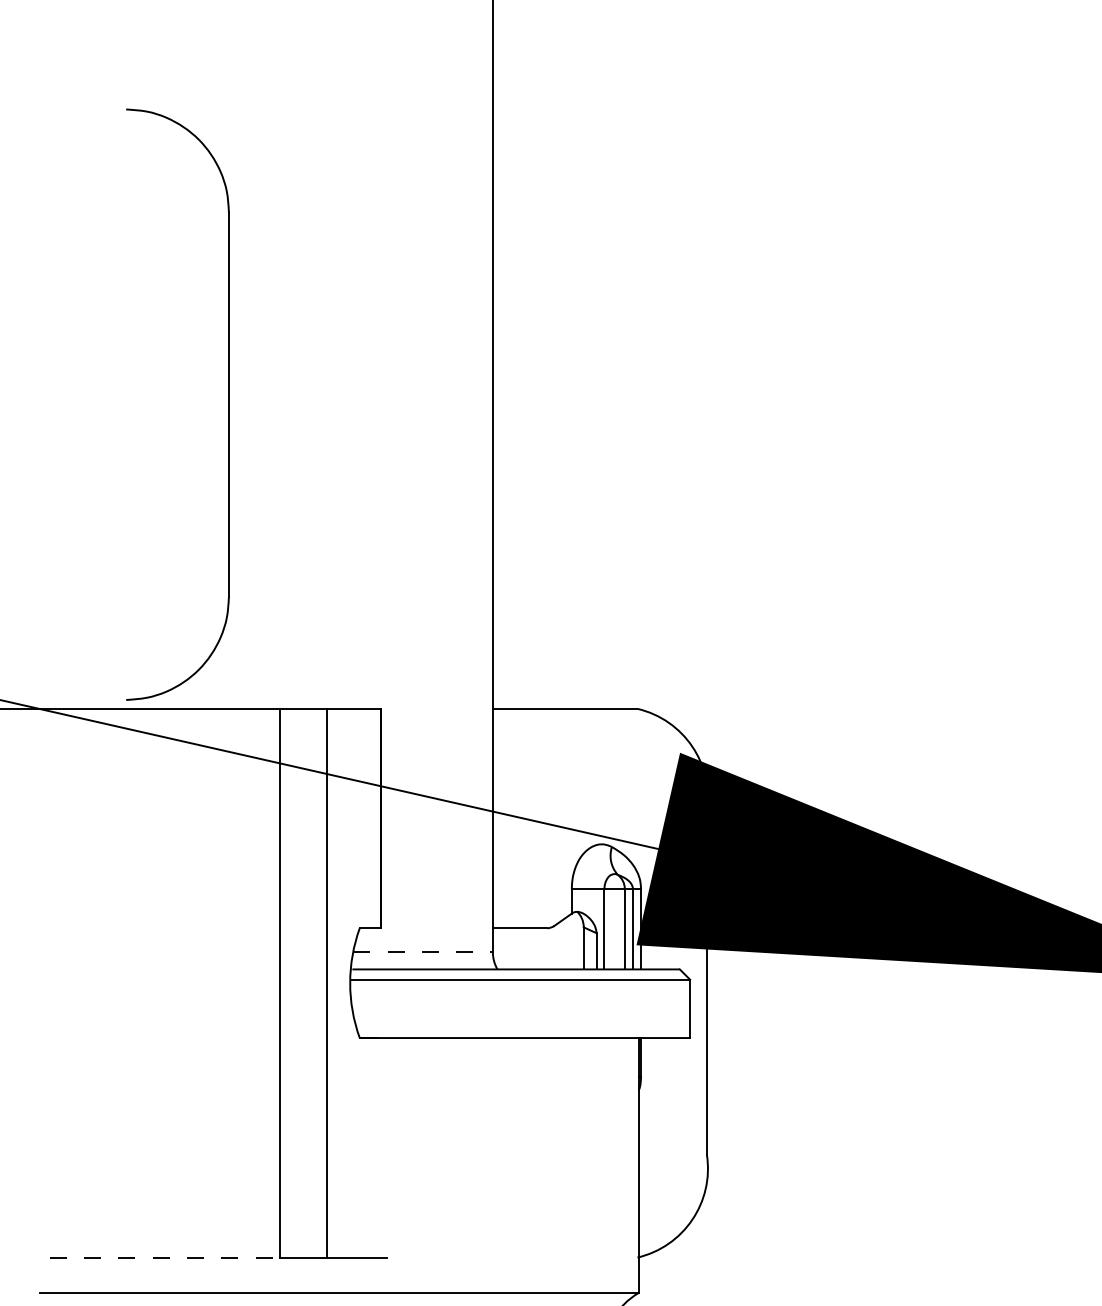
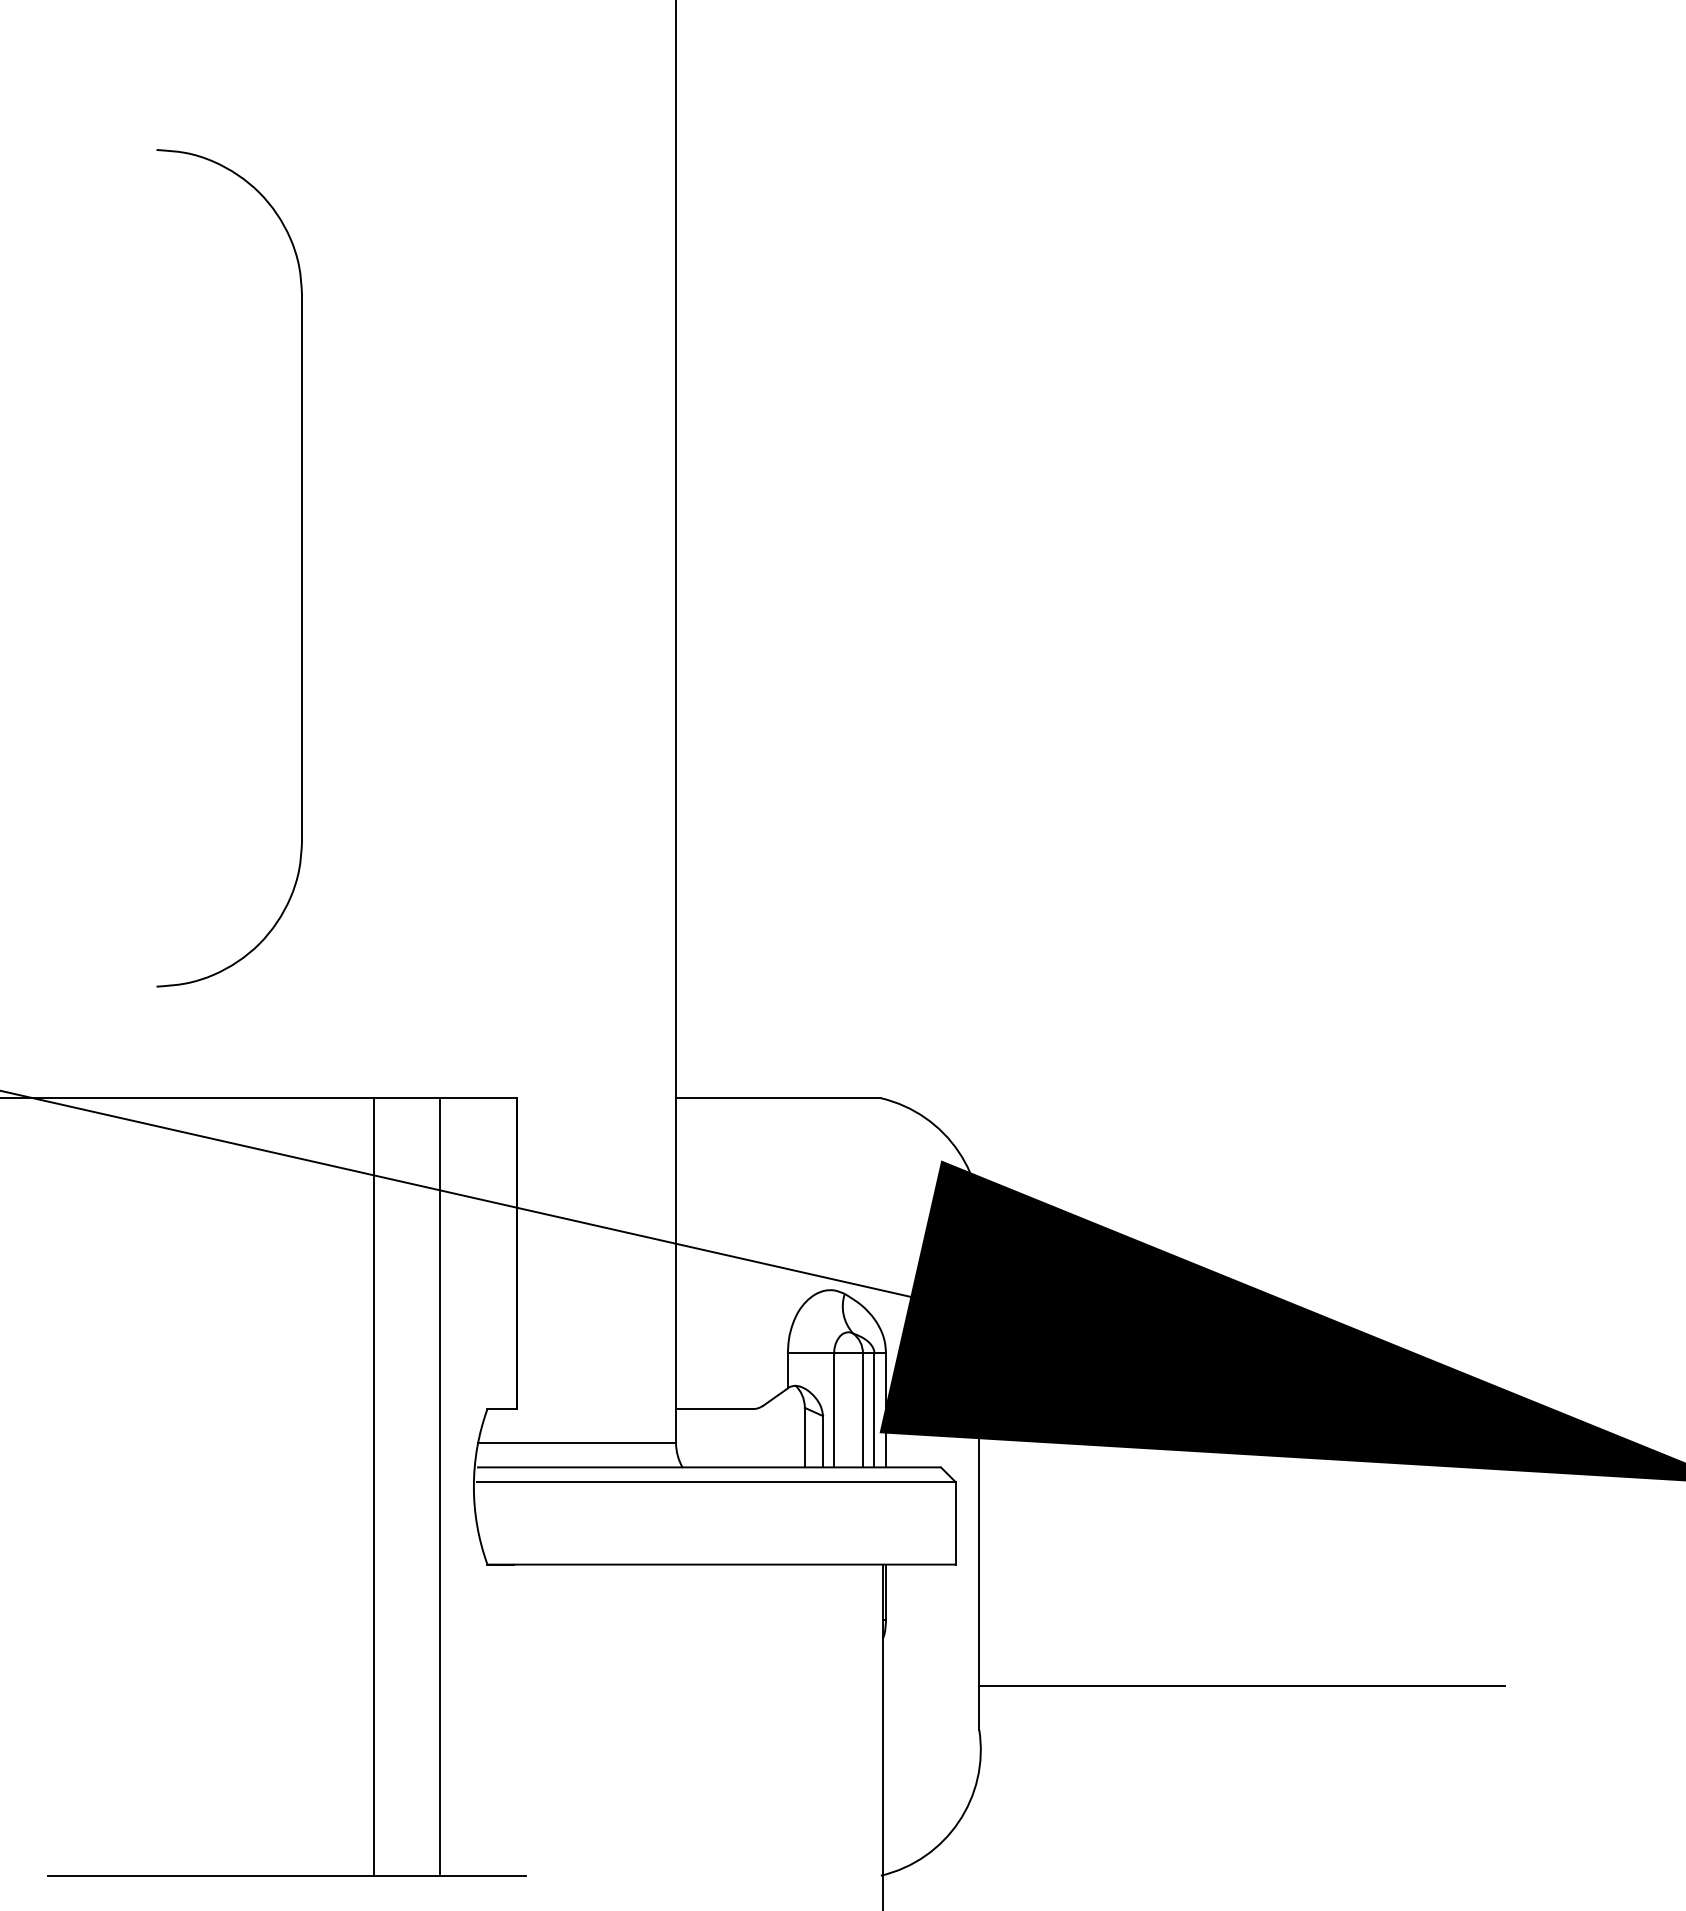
part: (228, 404) -> (301, 568), moved
line: (423, 952) -> (577, 1443), dashed -> solid
line: (892, 1124) -> (1242, 1686), added
line: (164, 1257) -> (211, 1875), dashed -> solid

